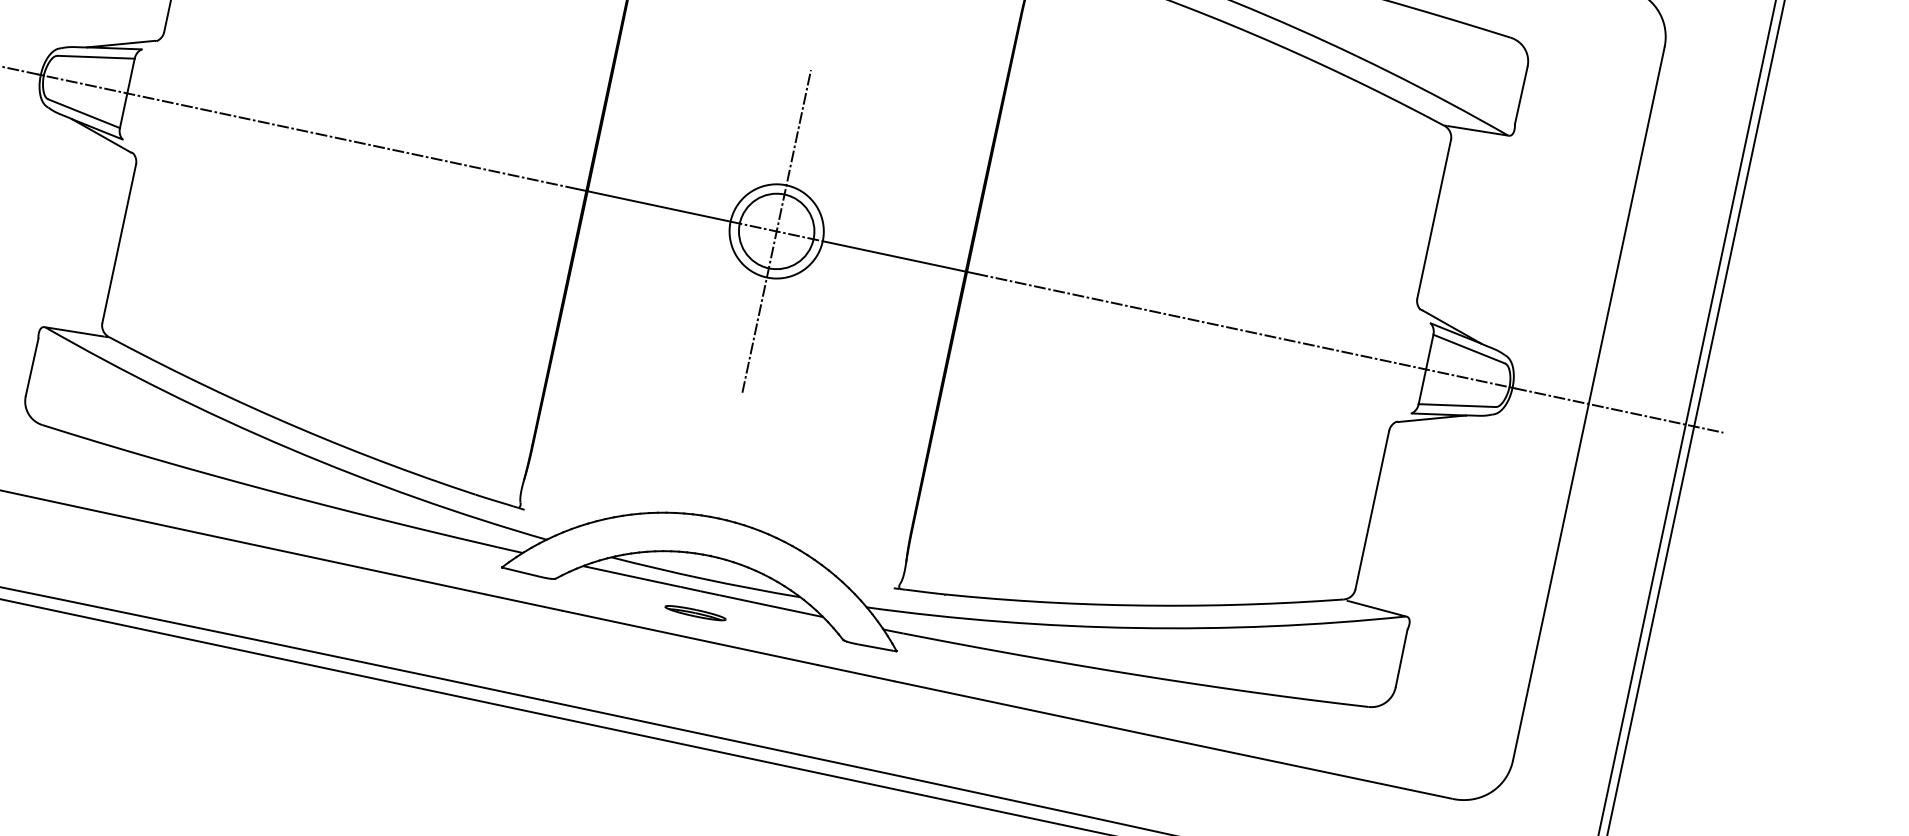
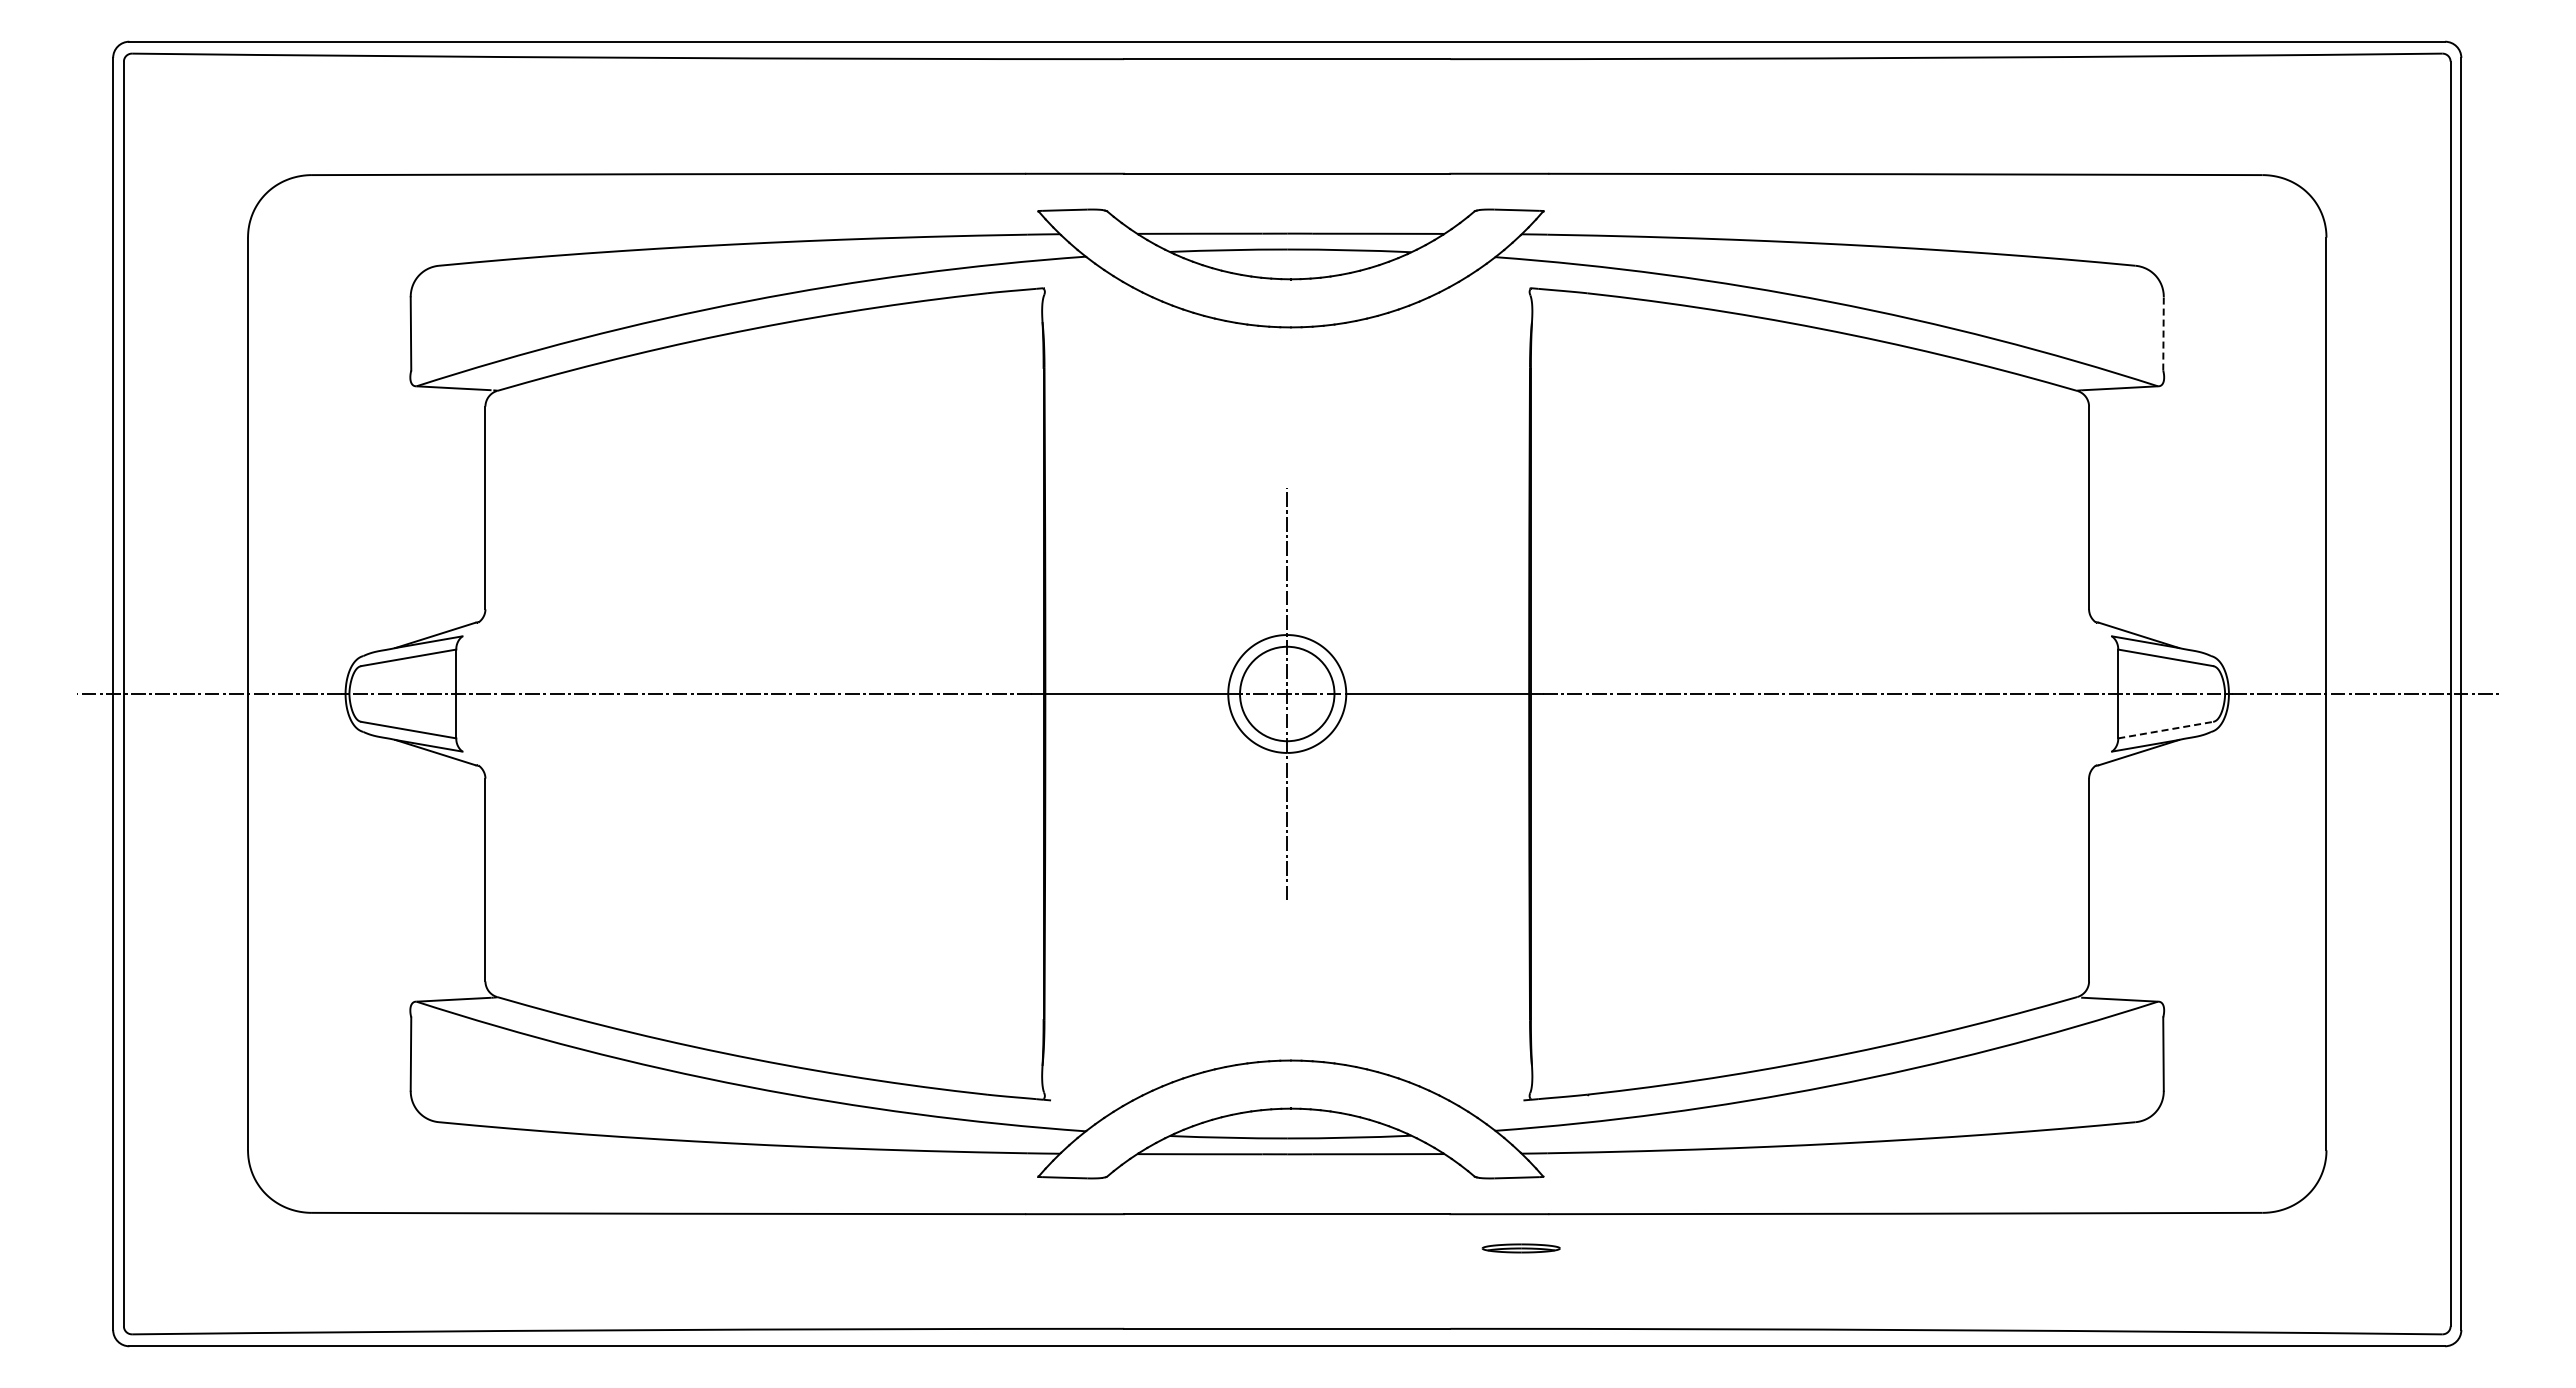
line: (1521, 95) -> (2163, 333), solid -> dashed
line: (1457, 406) -> (2166, 730), solid -> dashed
part: (694, 613) -> (1520, 1248), moved

